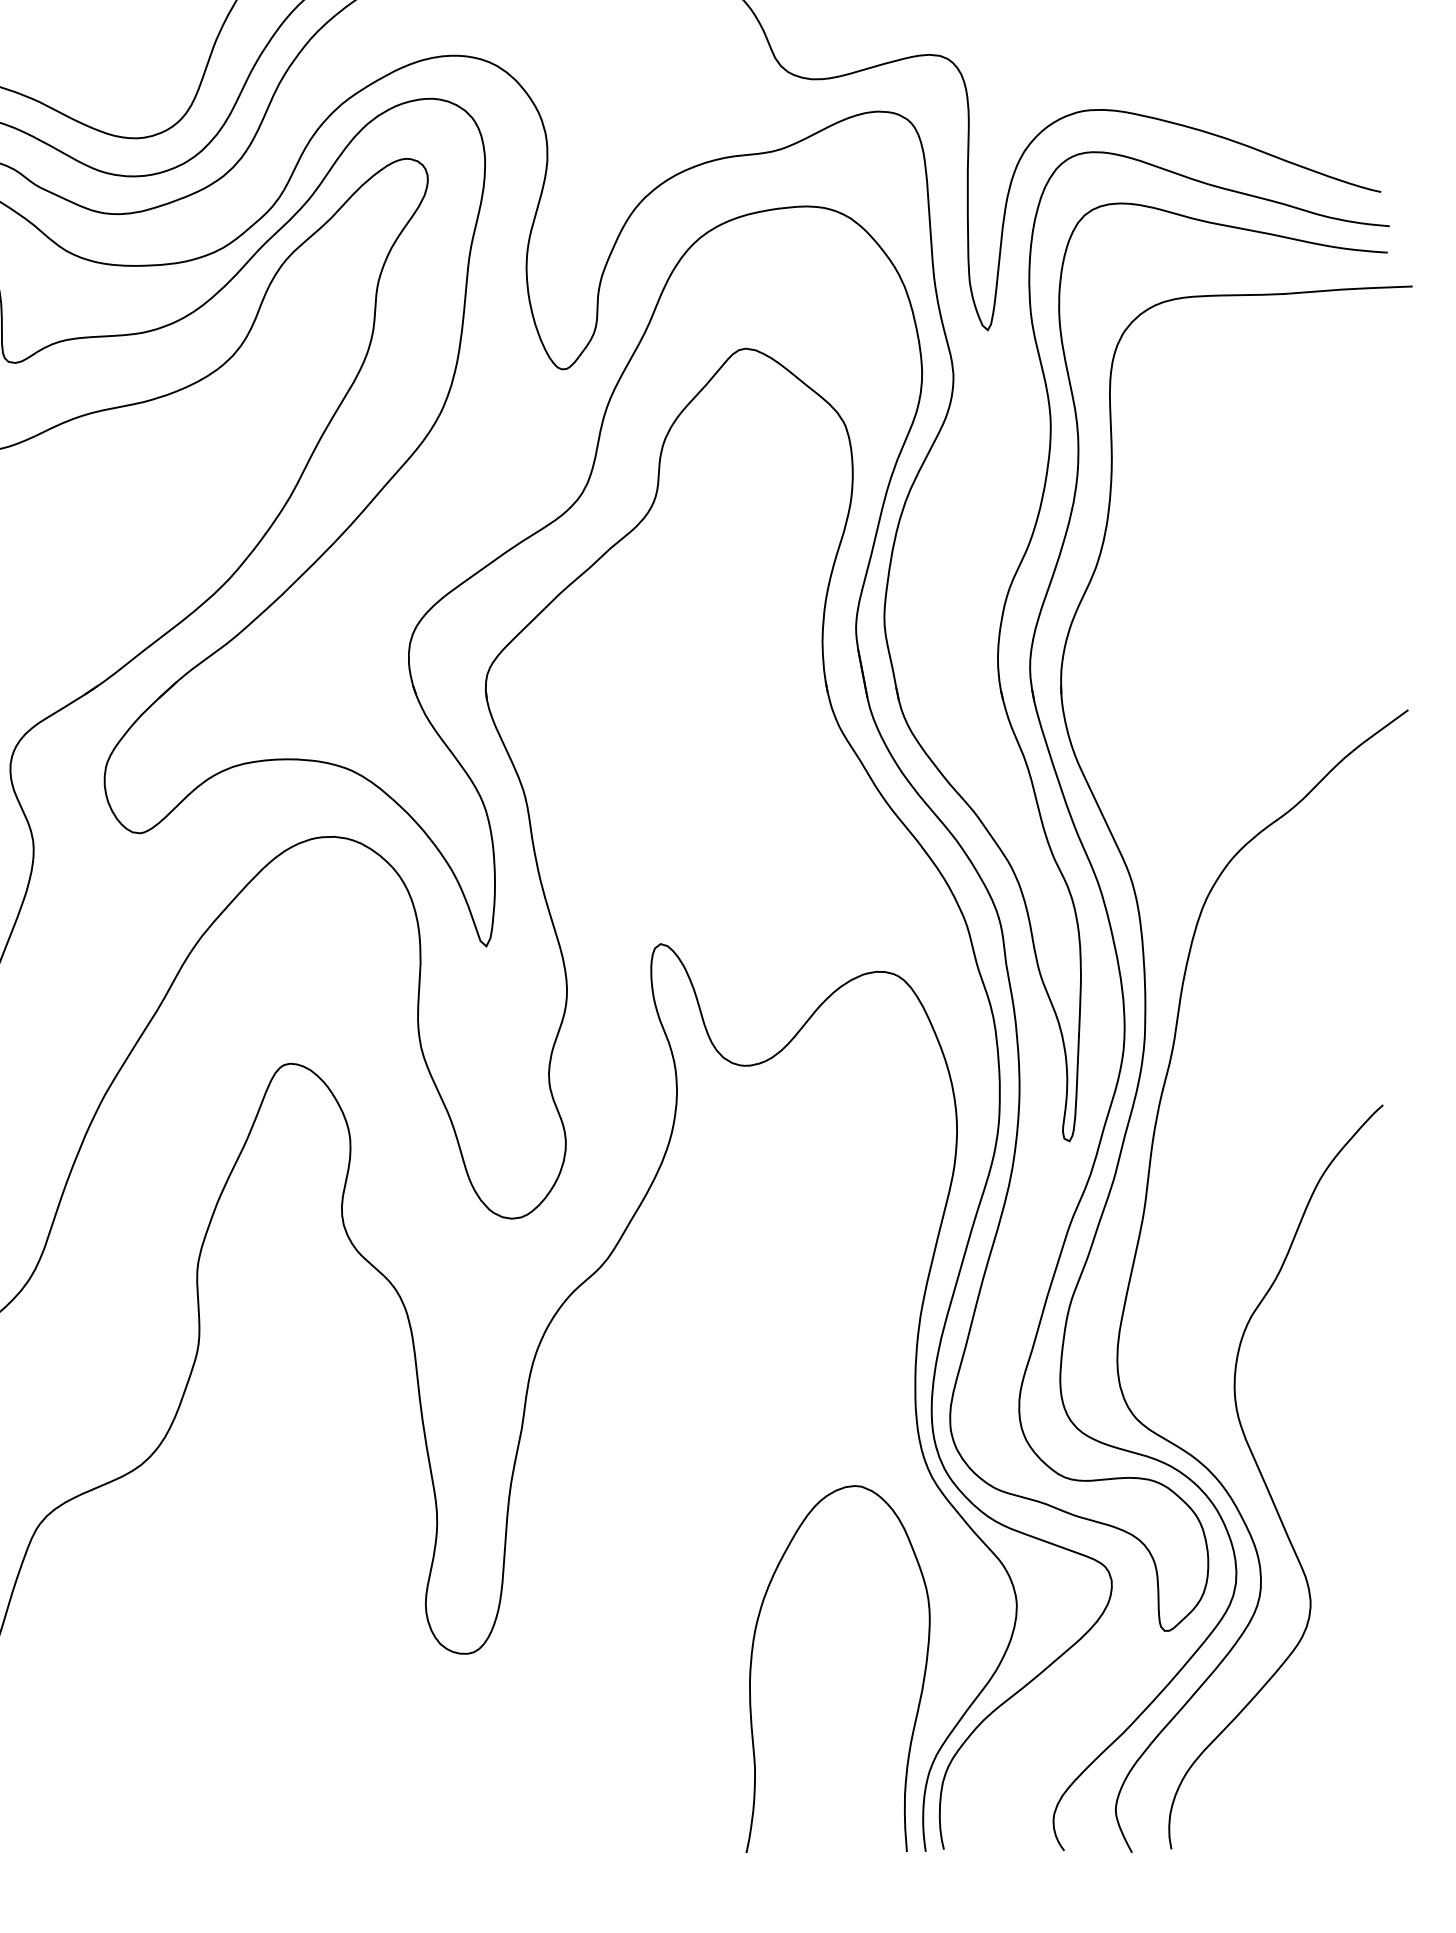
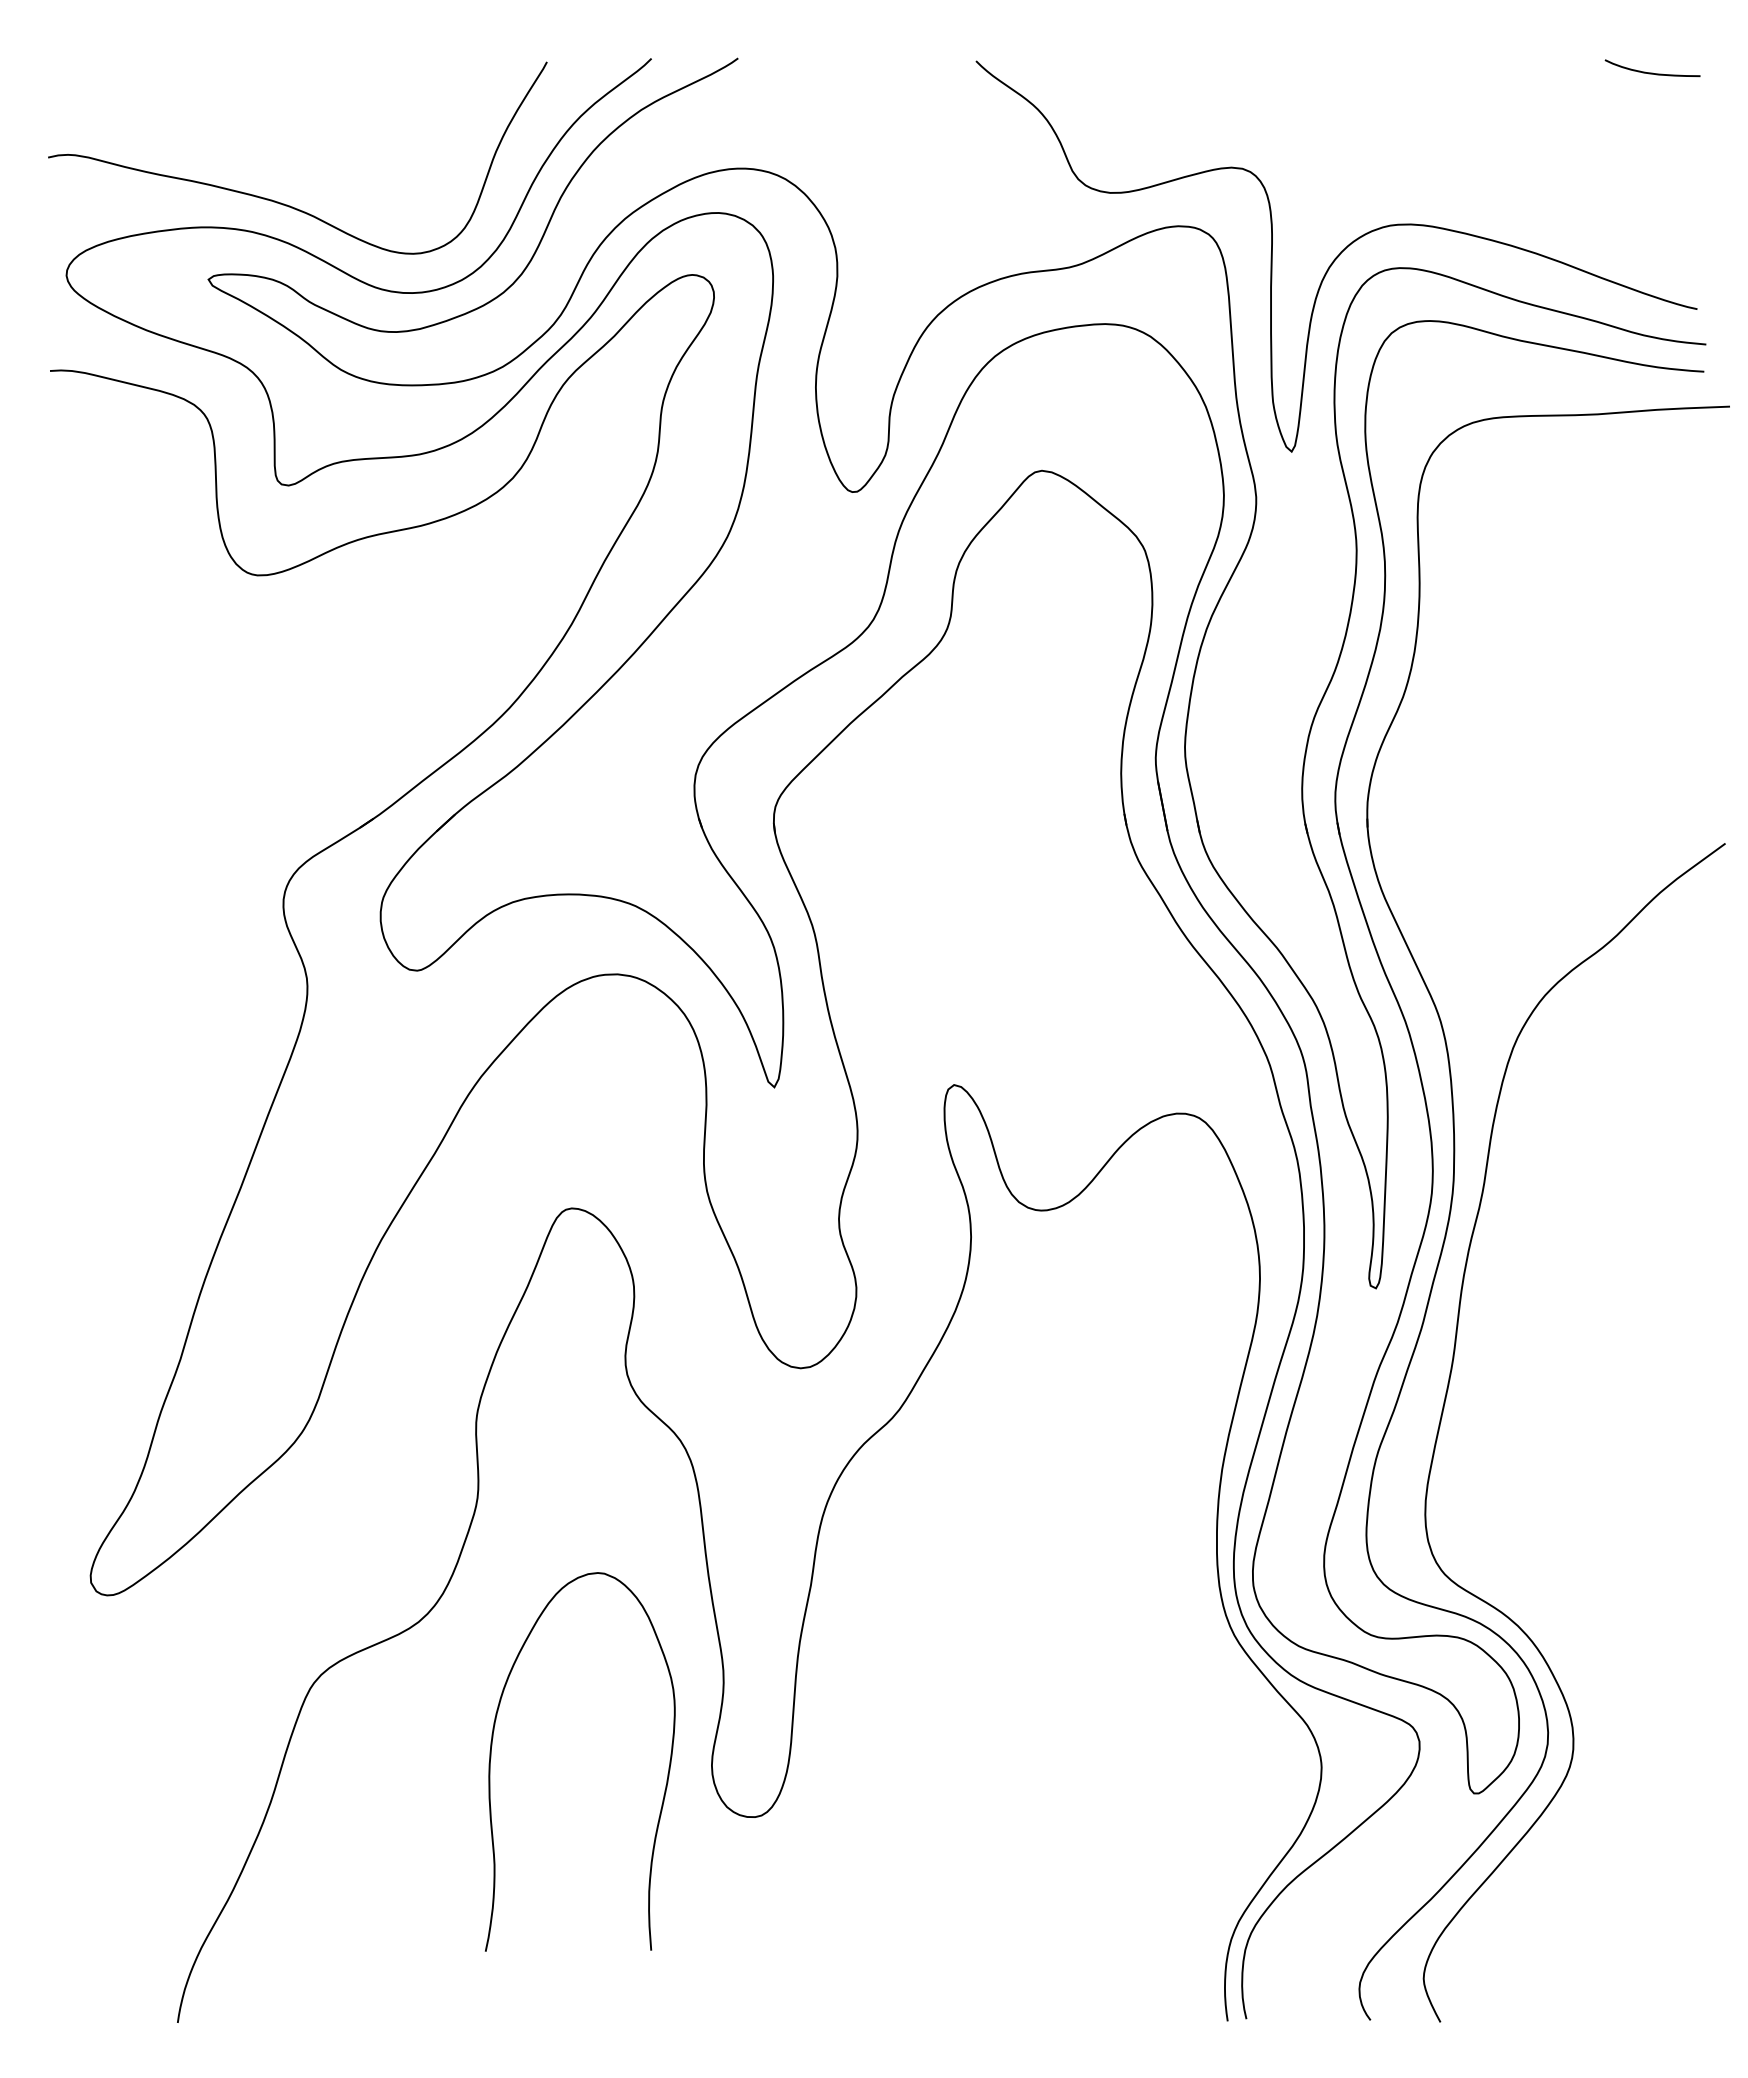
curve: (1264, 1479) -> (1577, 1637), removed
curve: (922, 1680) -> (667, 1773), moved

